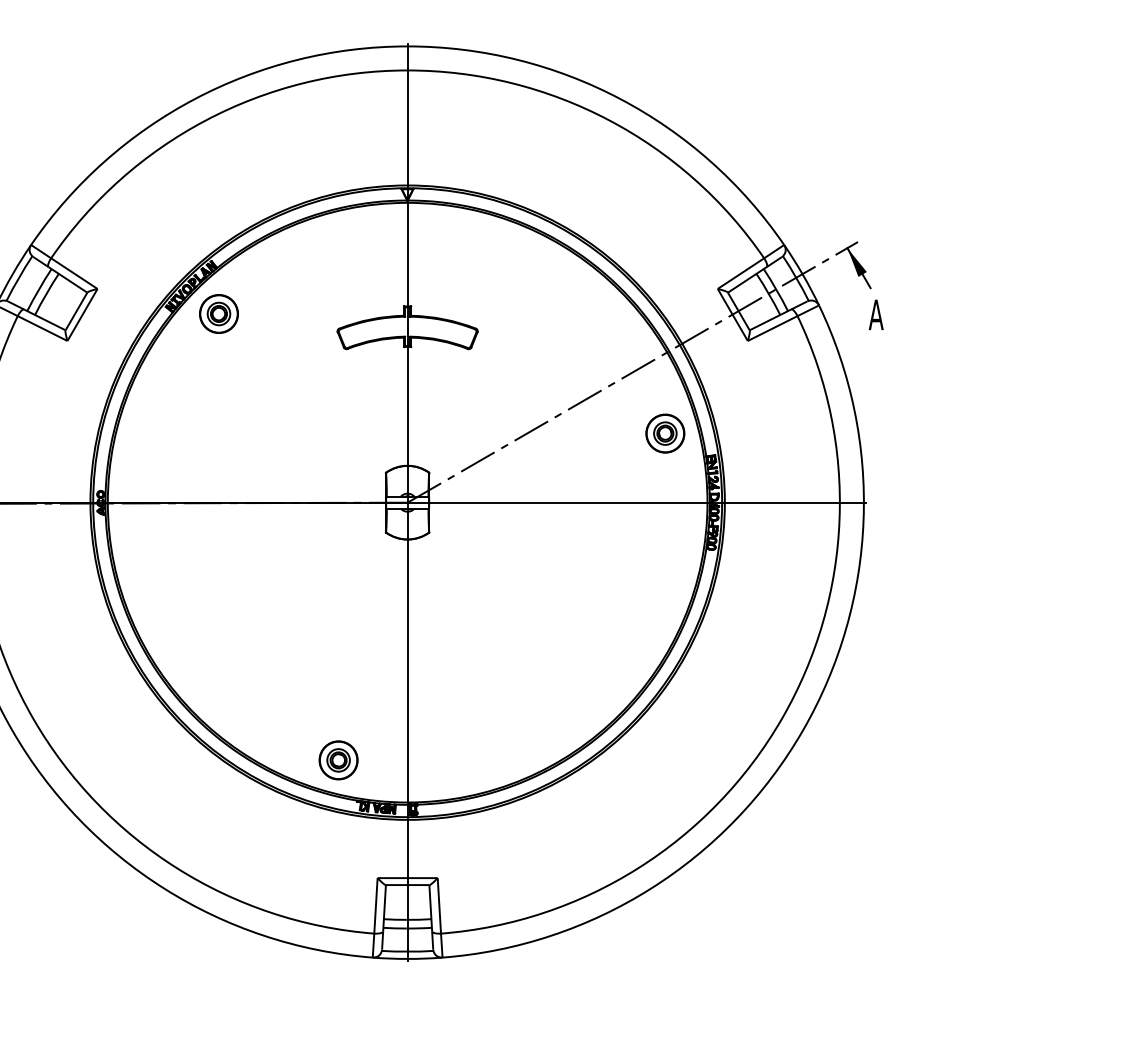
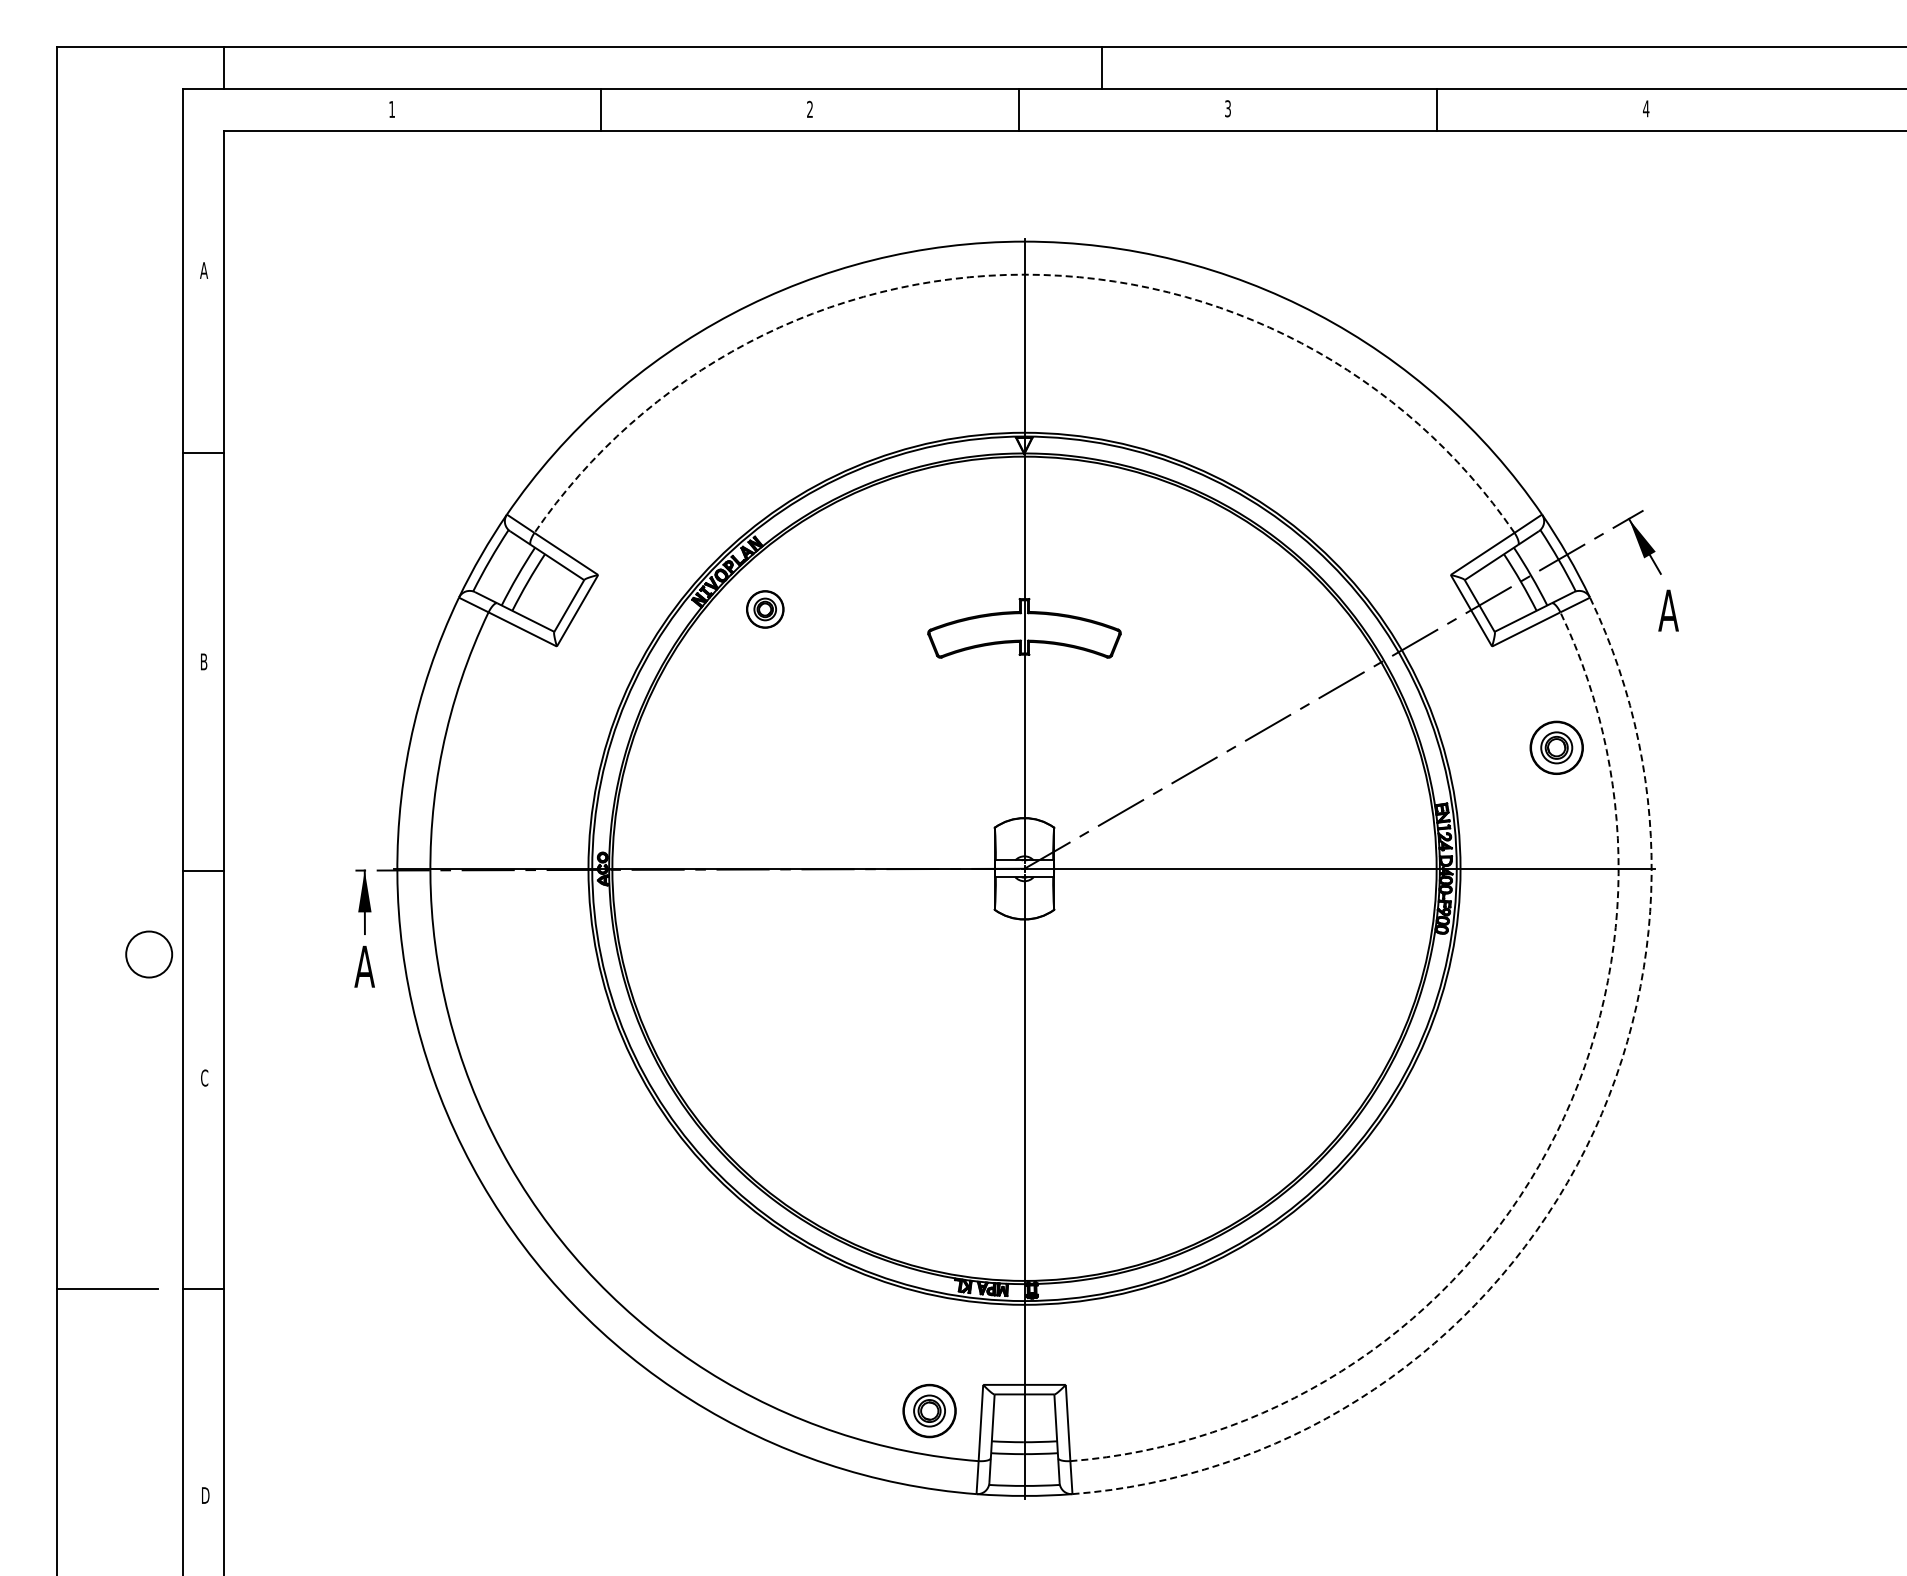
arc: (407, 70) -> (1024, 274), solid -> dashed
part: (219, 314) -> (765, 609), size x0.7
part: (665, 433) -> (1556, 747), moved
arc: (782, 718) -> (1539, 1165), solid -> dashed
arc: (802, 730) -> (1567, 1182), solid -> dashed
part: (338, 760) -> (929, 1410), moved

